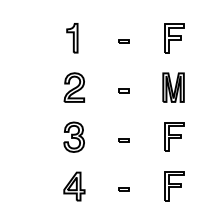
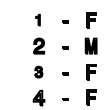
part: (71, 36) -> (37, 19), size x0.7
part: (73, 135) -> (38, 71), size x0.7

